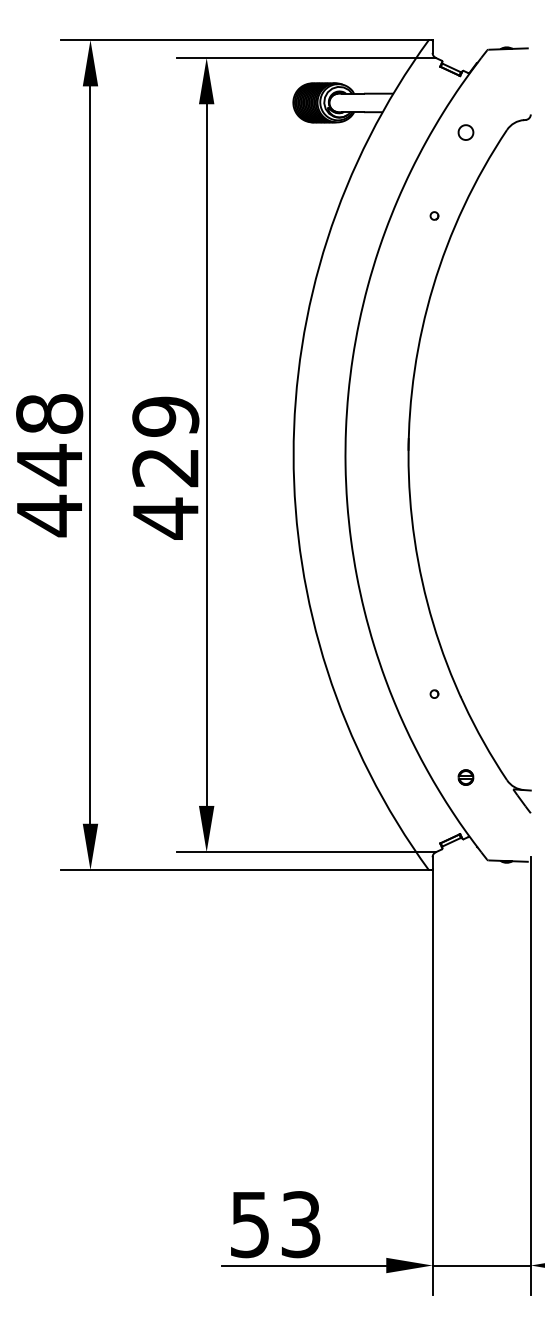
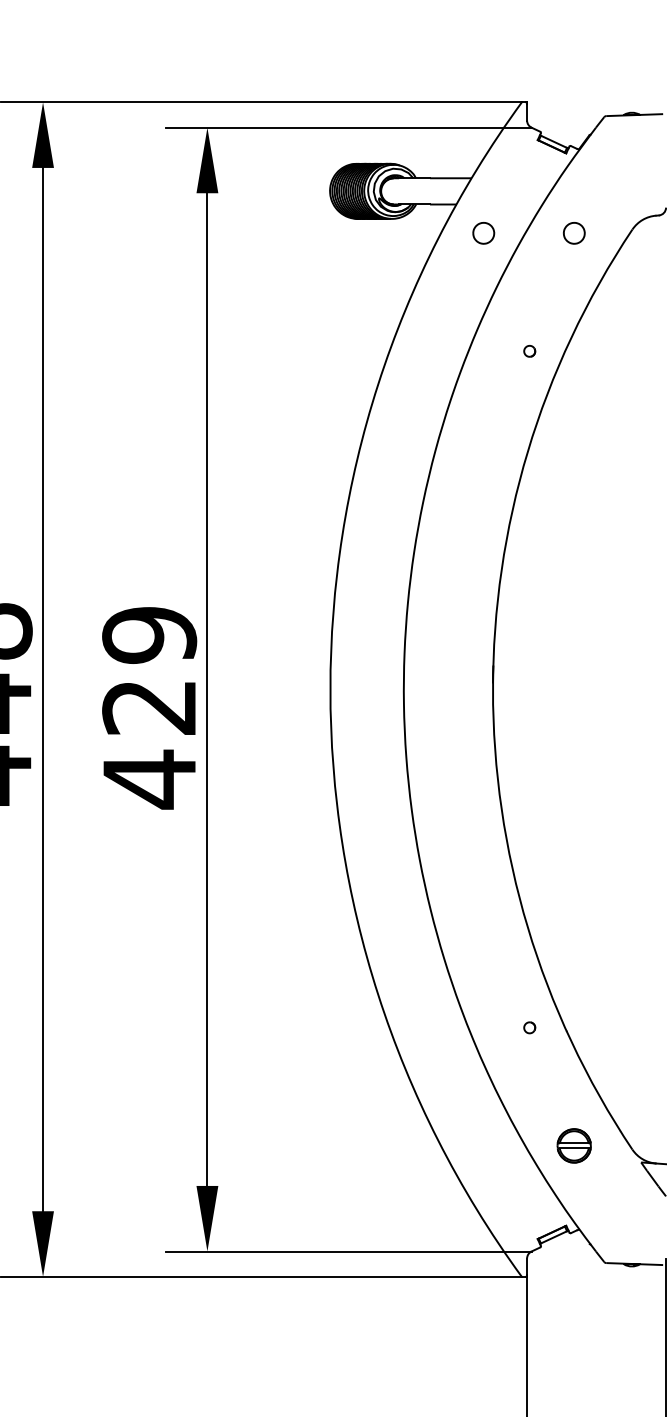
part: (401, 132) -> (483, 233), added
part: (465, 777) -> (573, 1145), size x1.6

